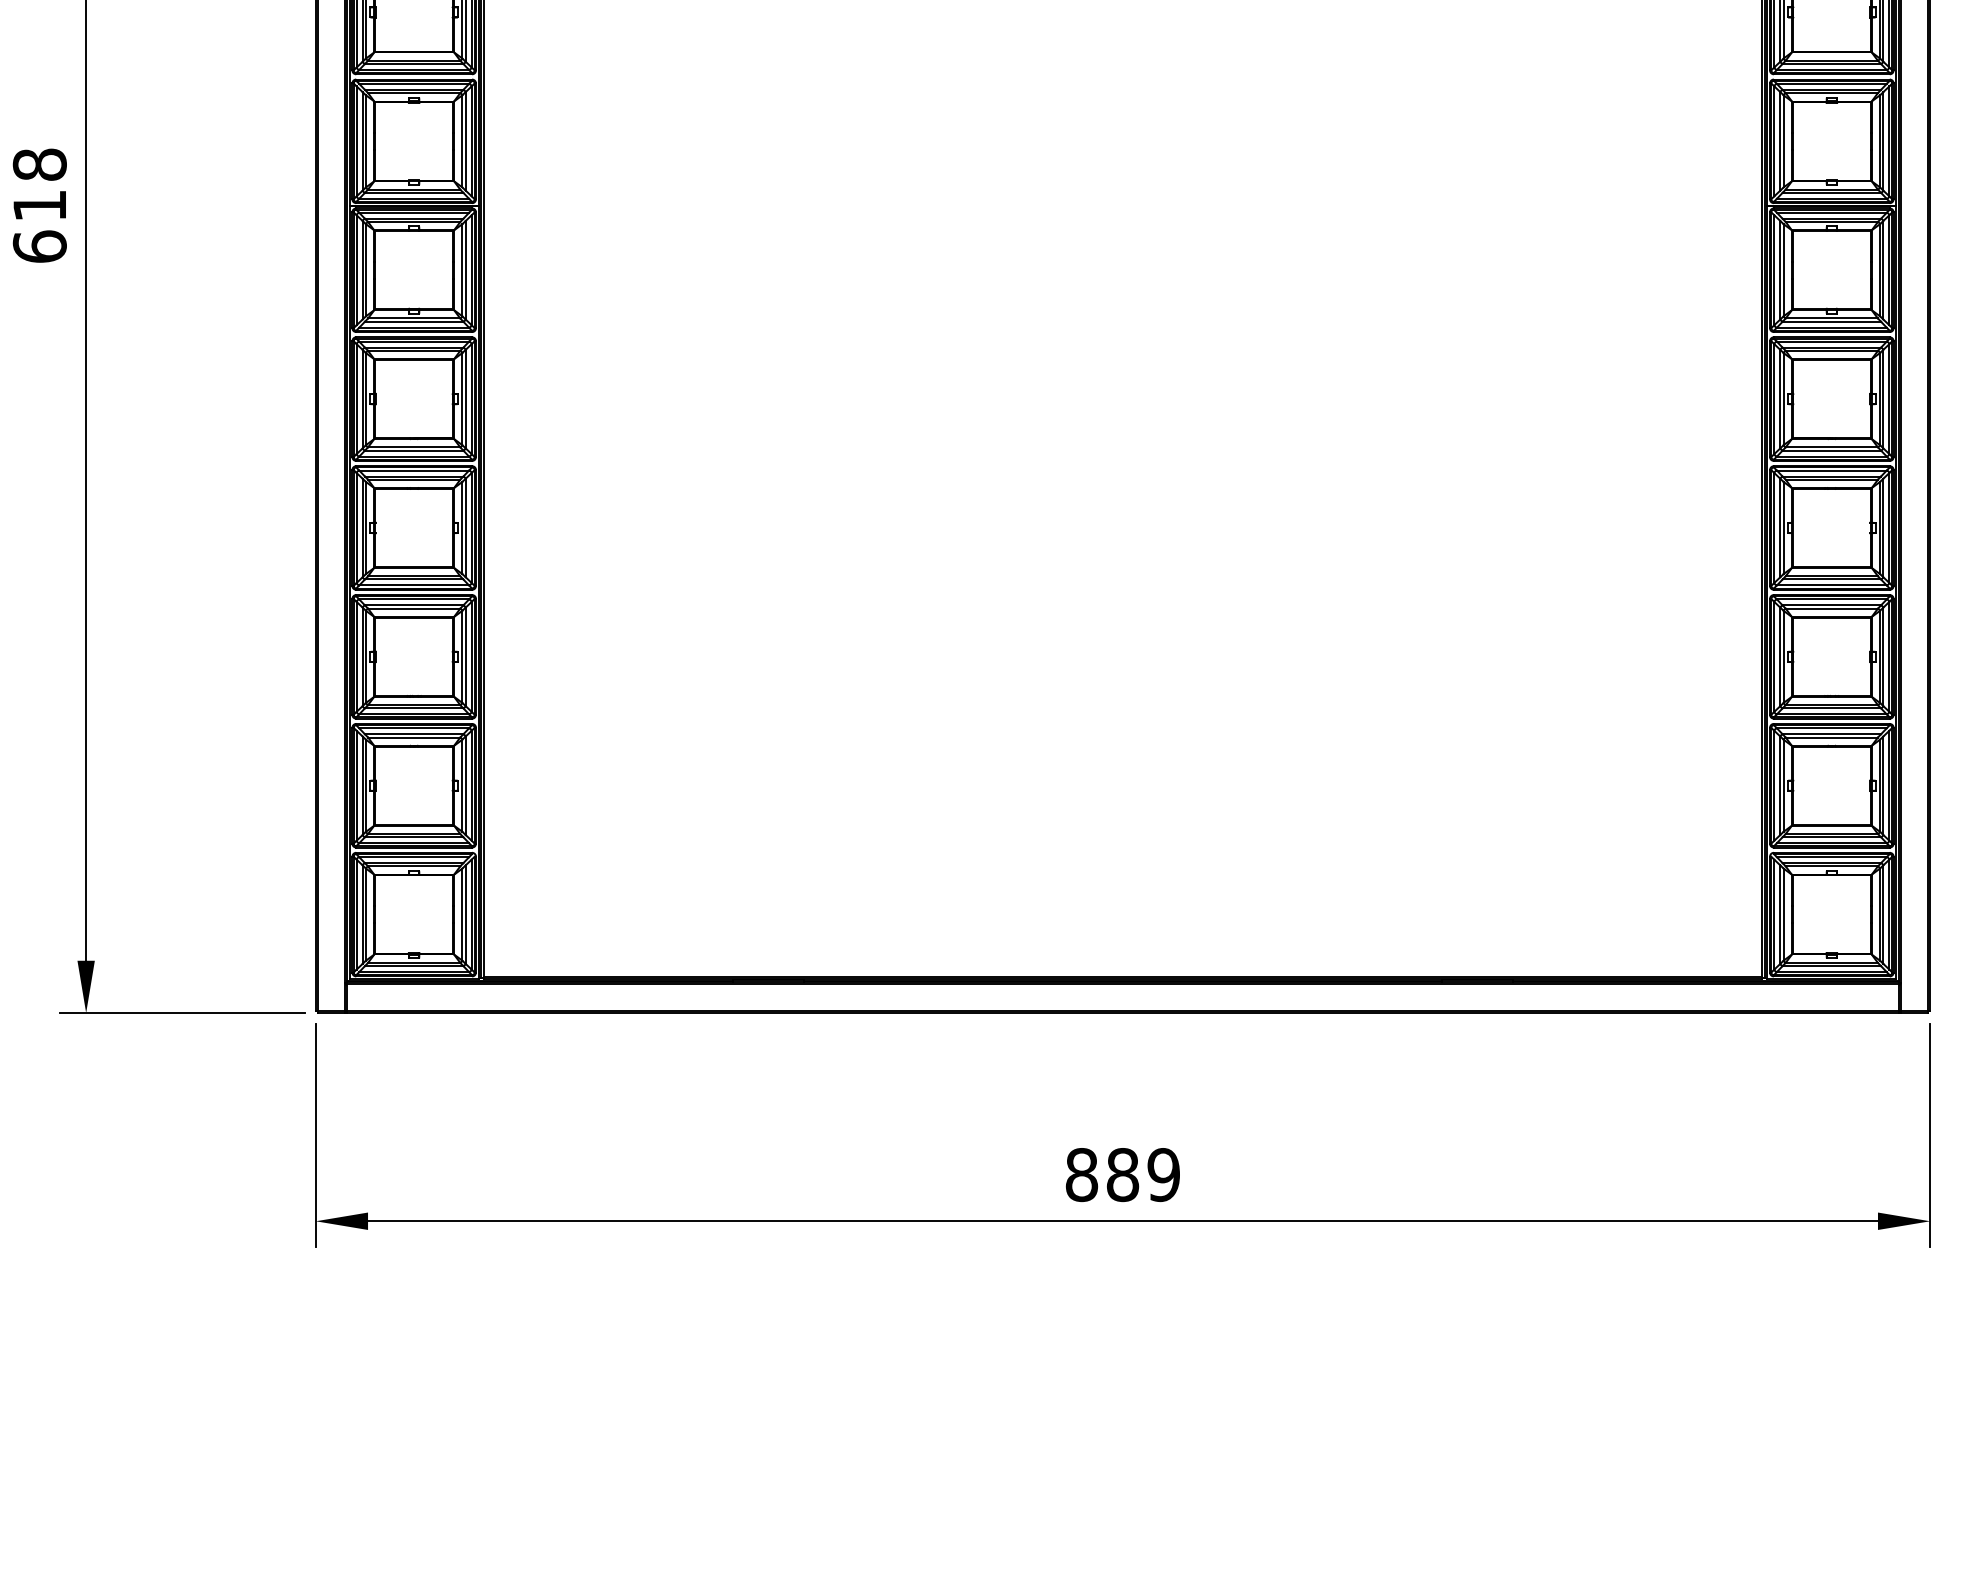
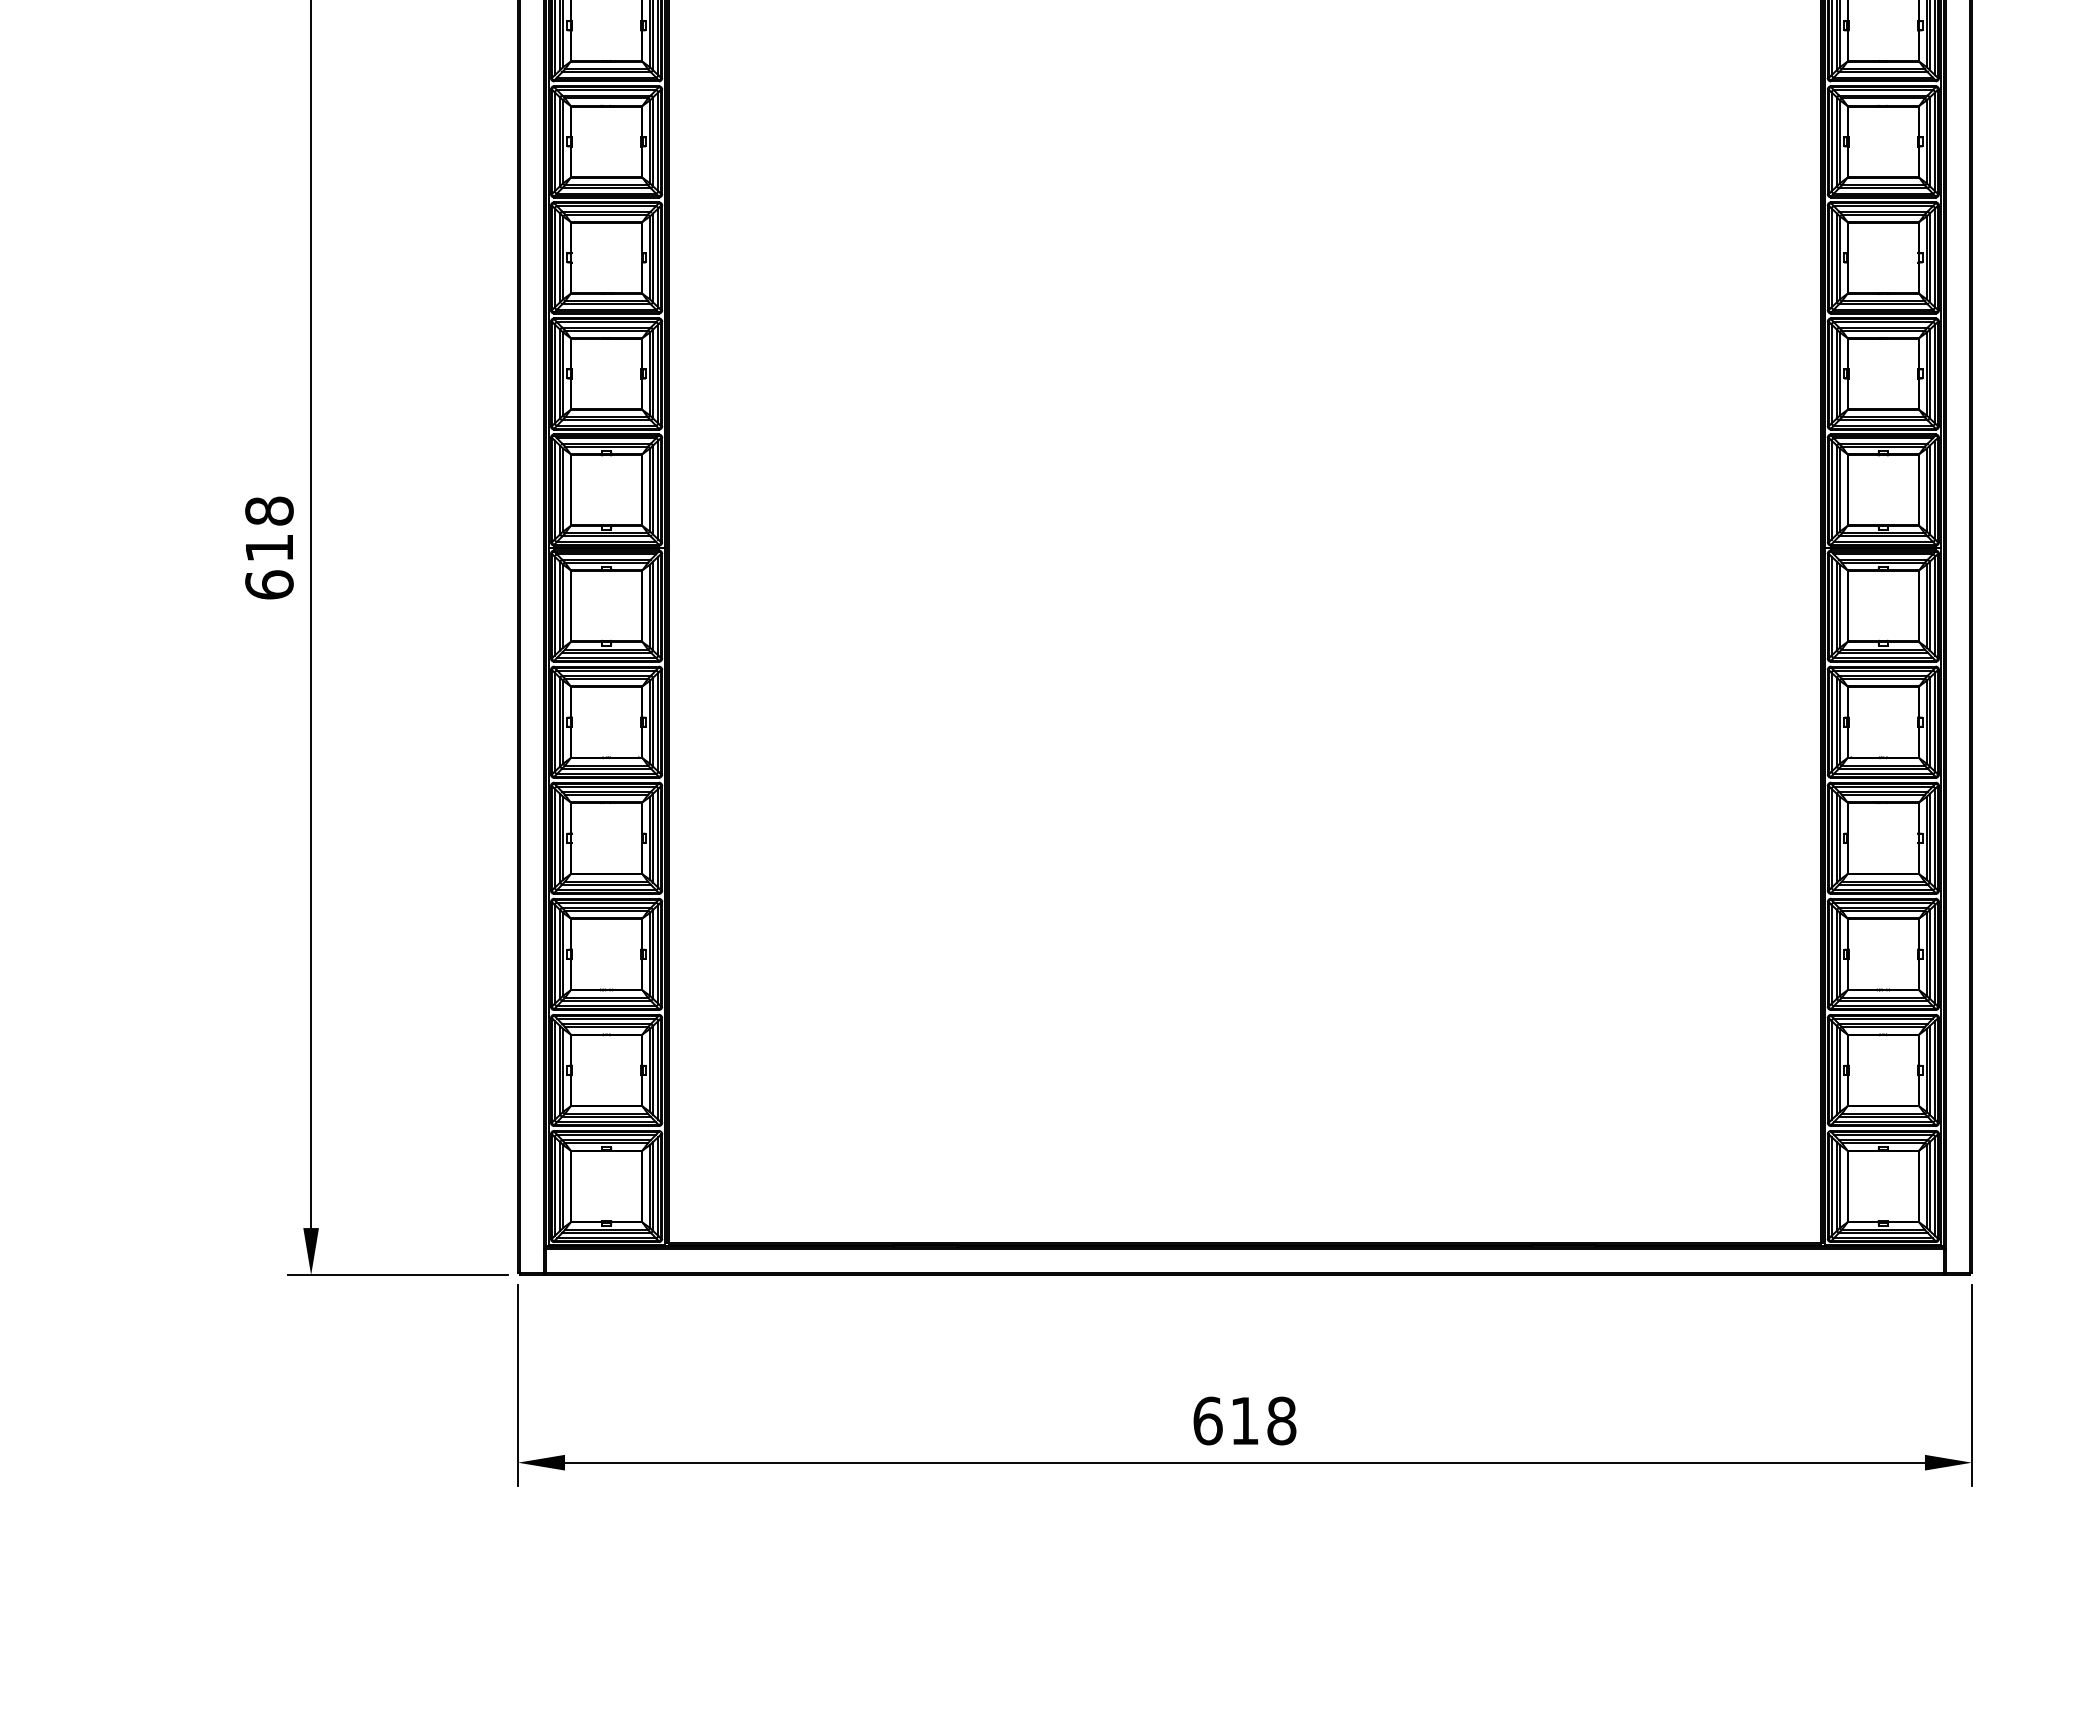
text: (1122, 1174) -> (1244, 1420), 889 -> 618

